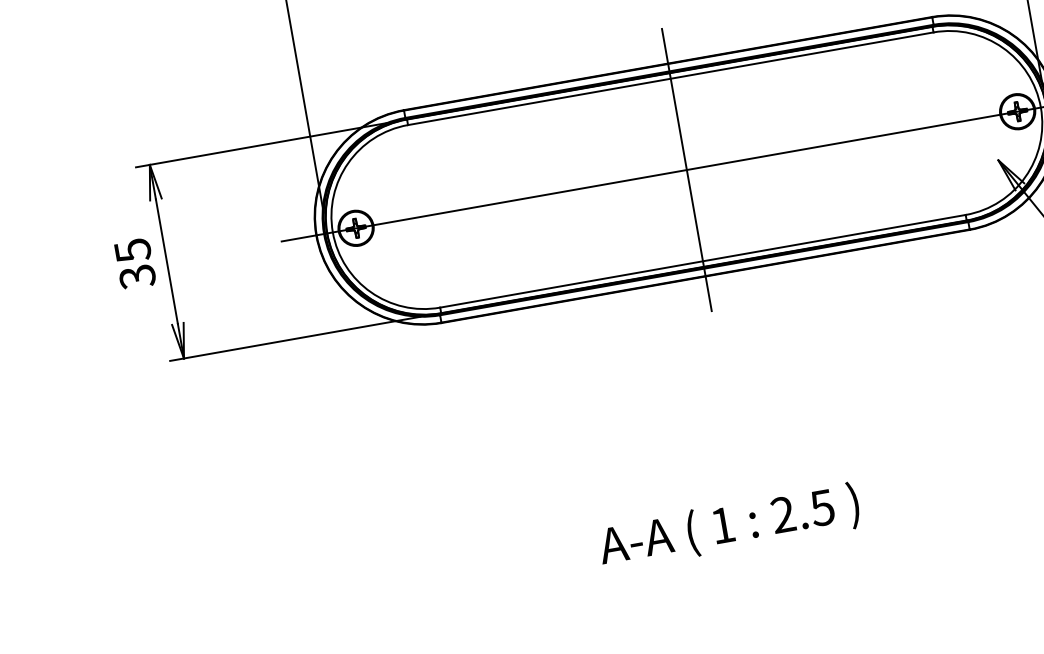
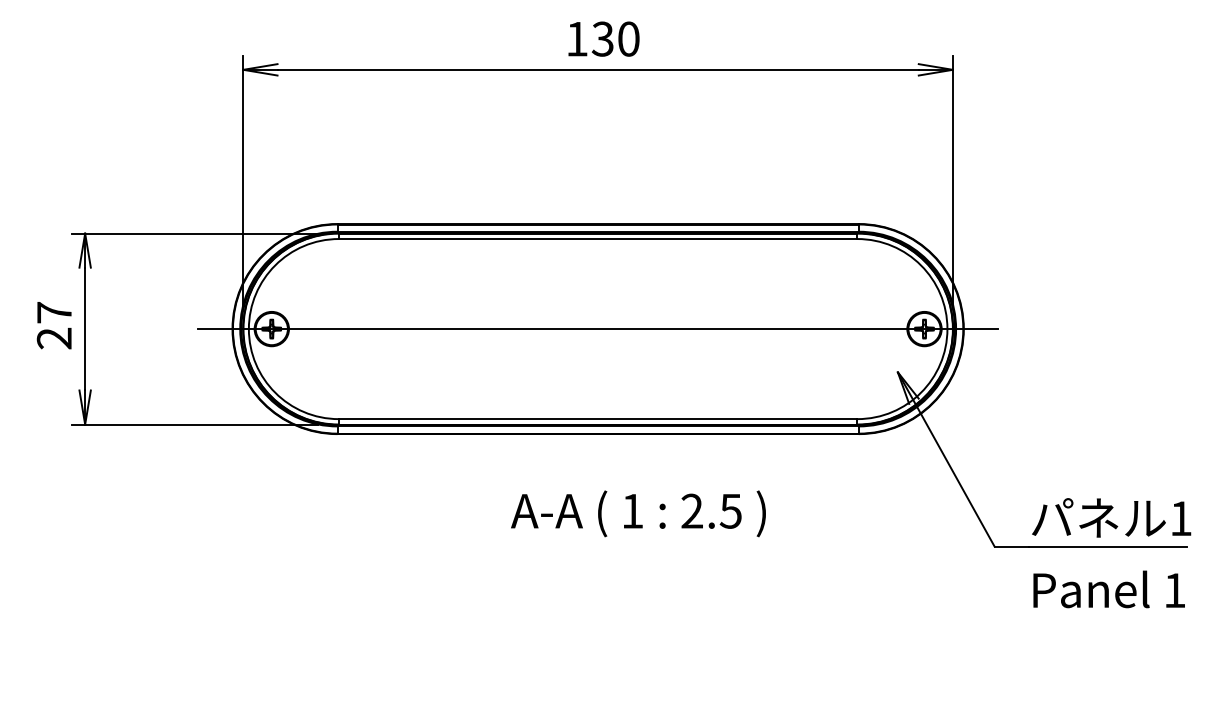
line: (687, 169) -> (598, 328), removed
text: (135, 263) -> (54, 325), 35 -> 27
text: (729, 526) -> (638, 513), moved

